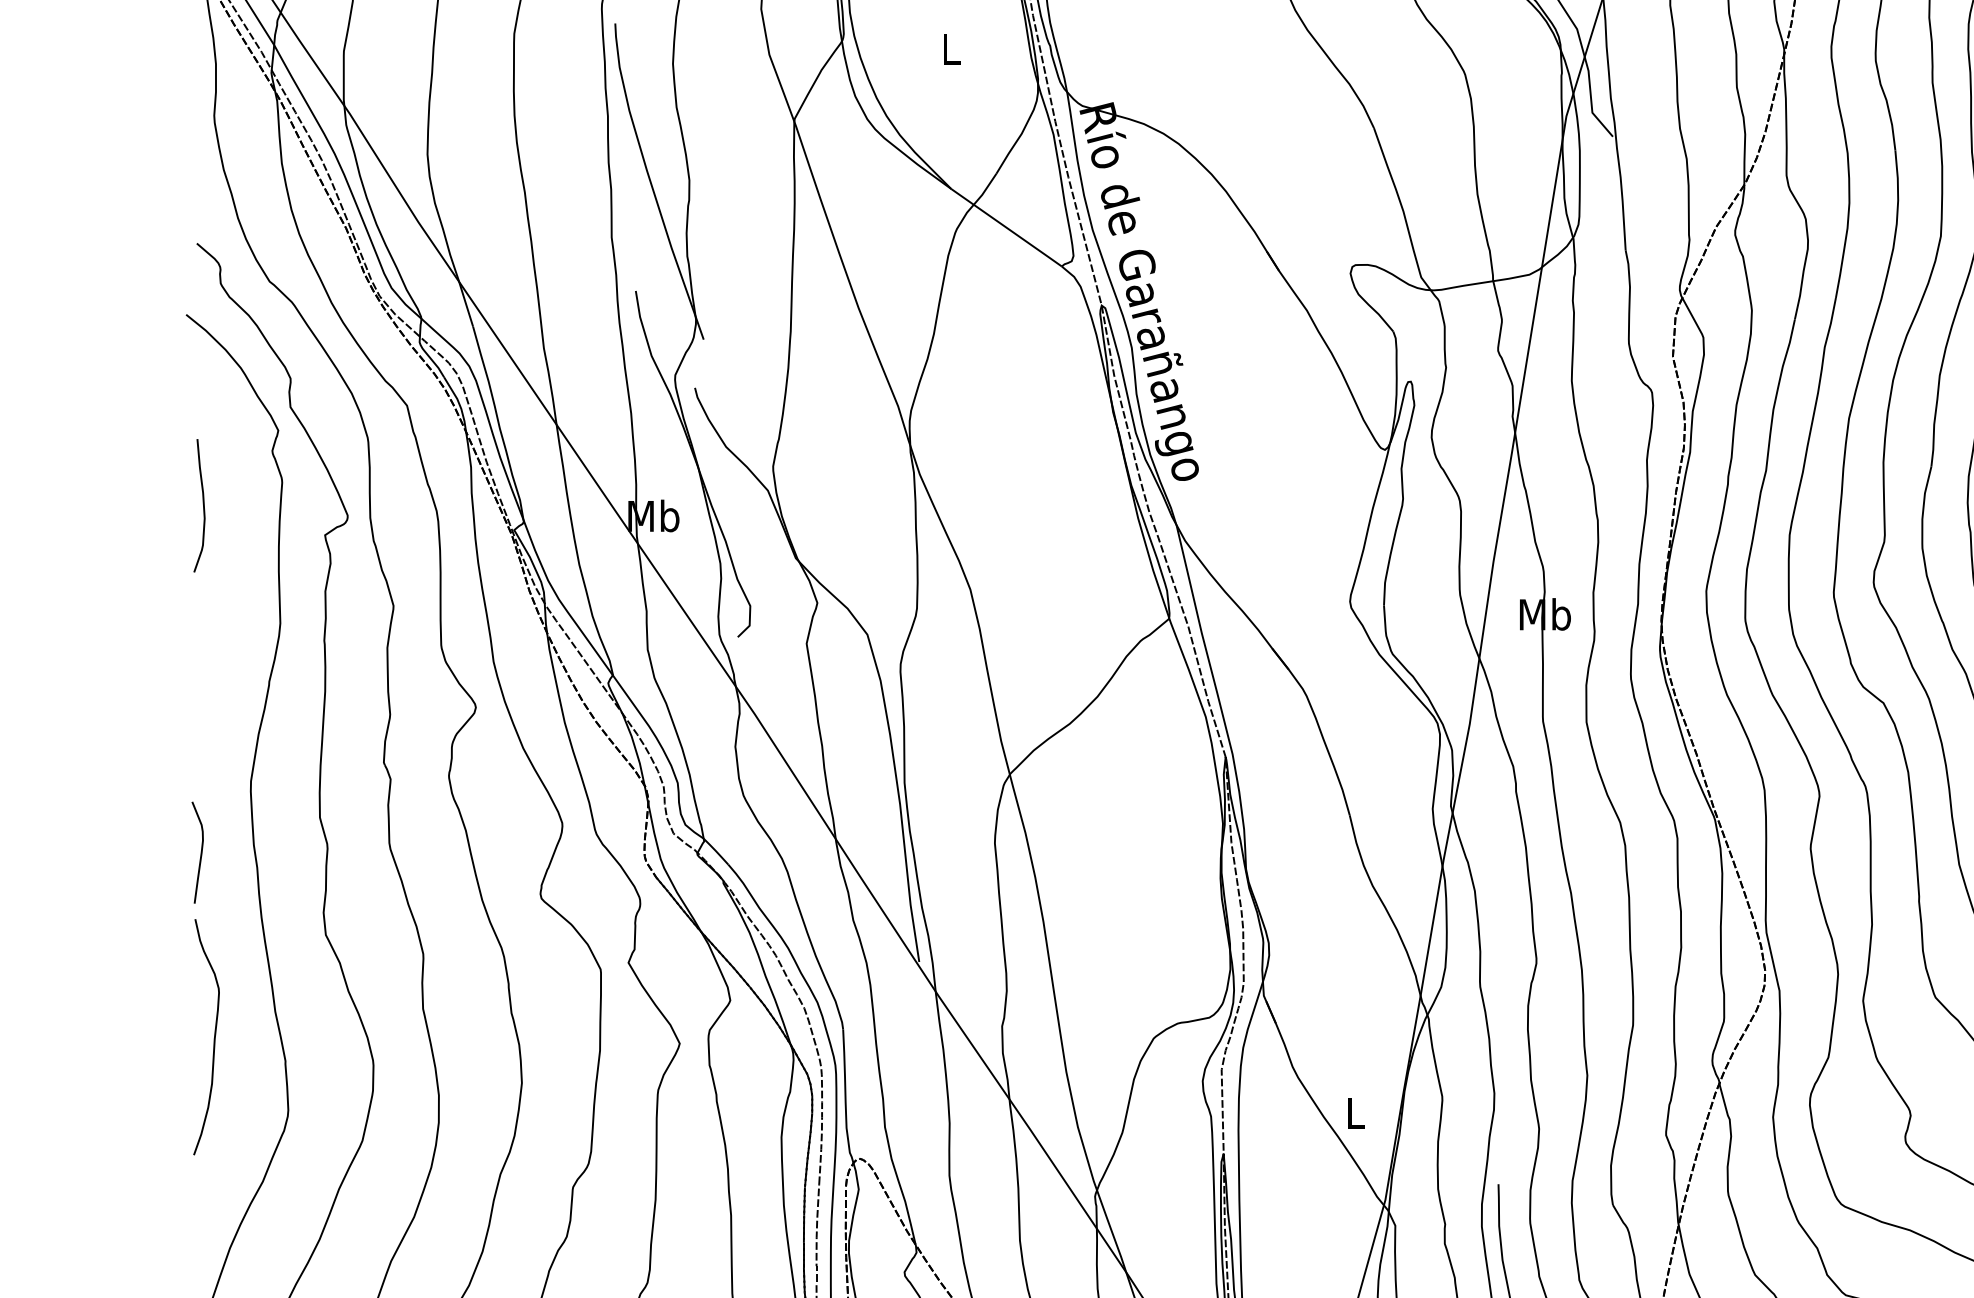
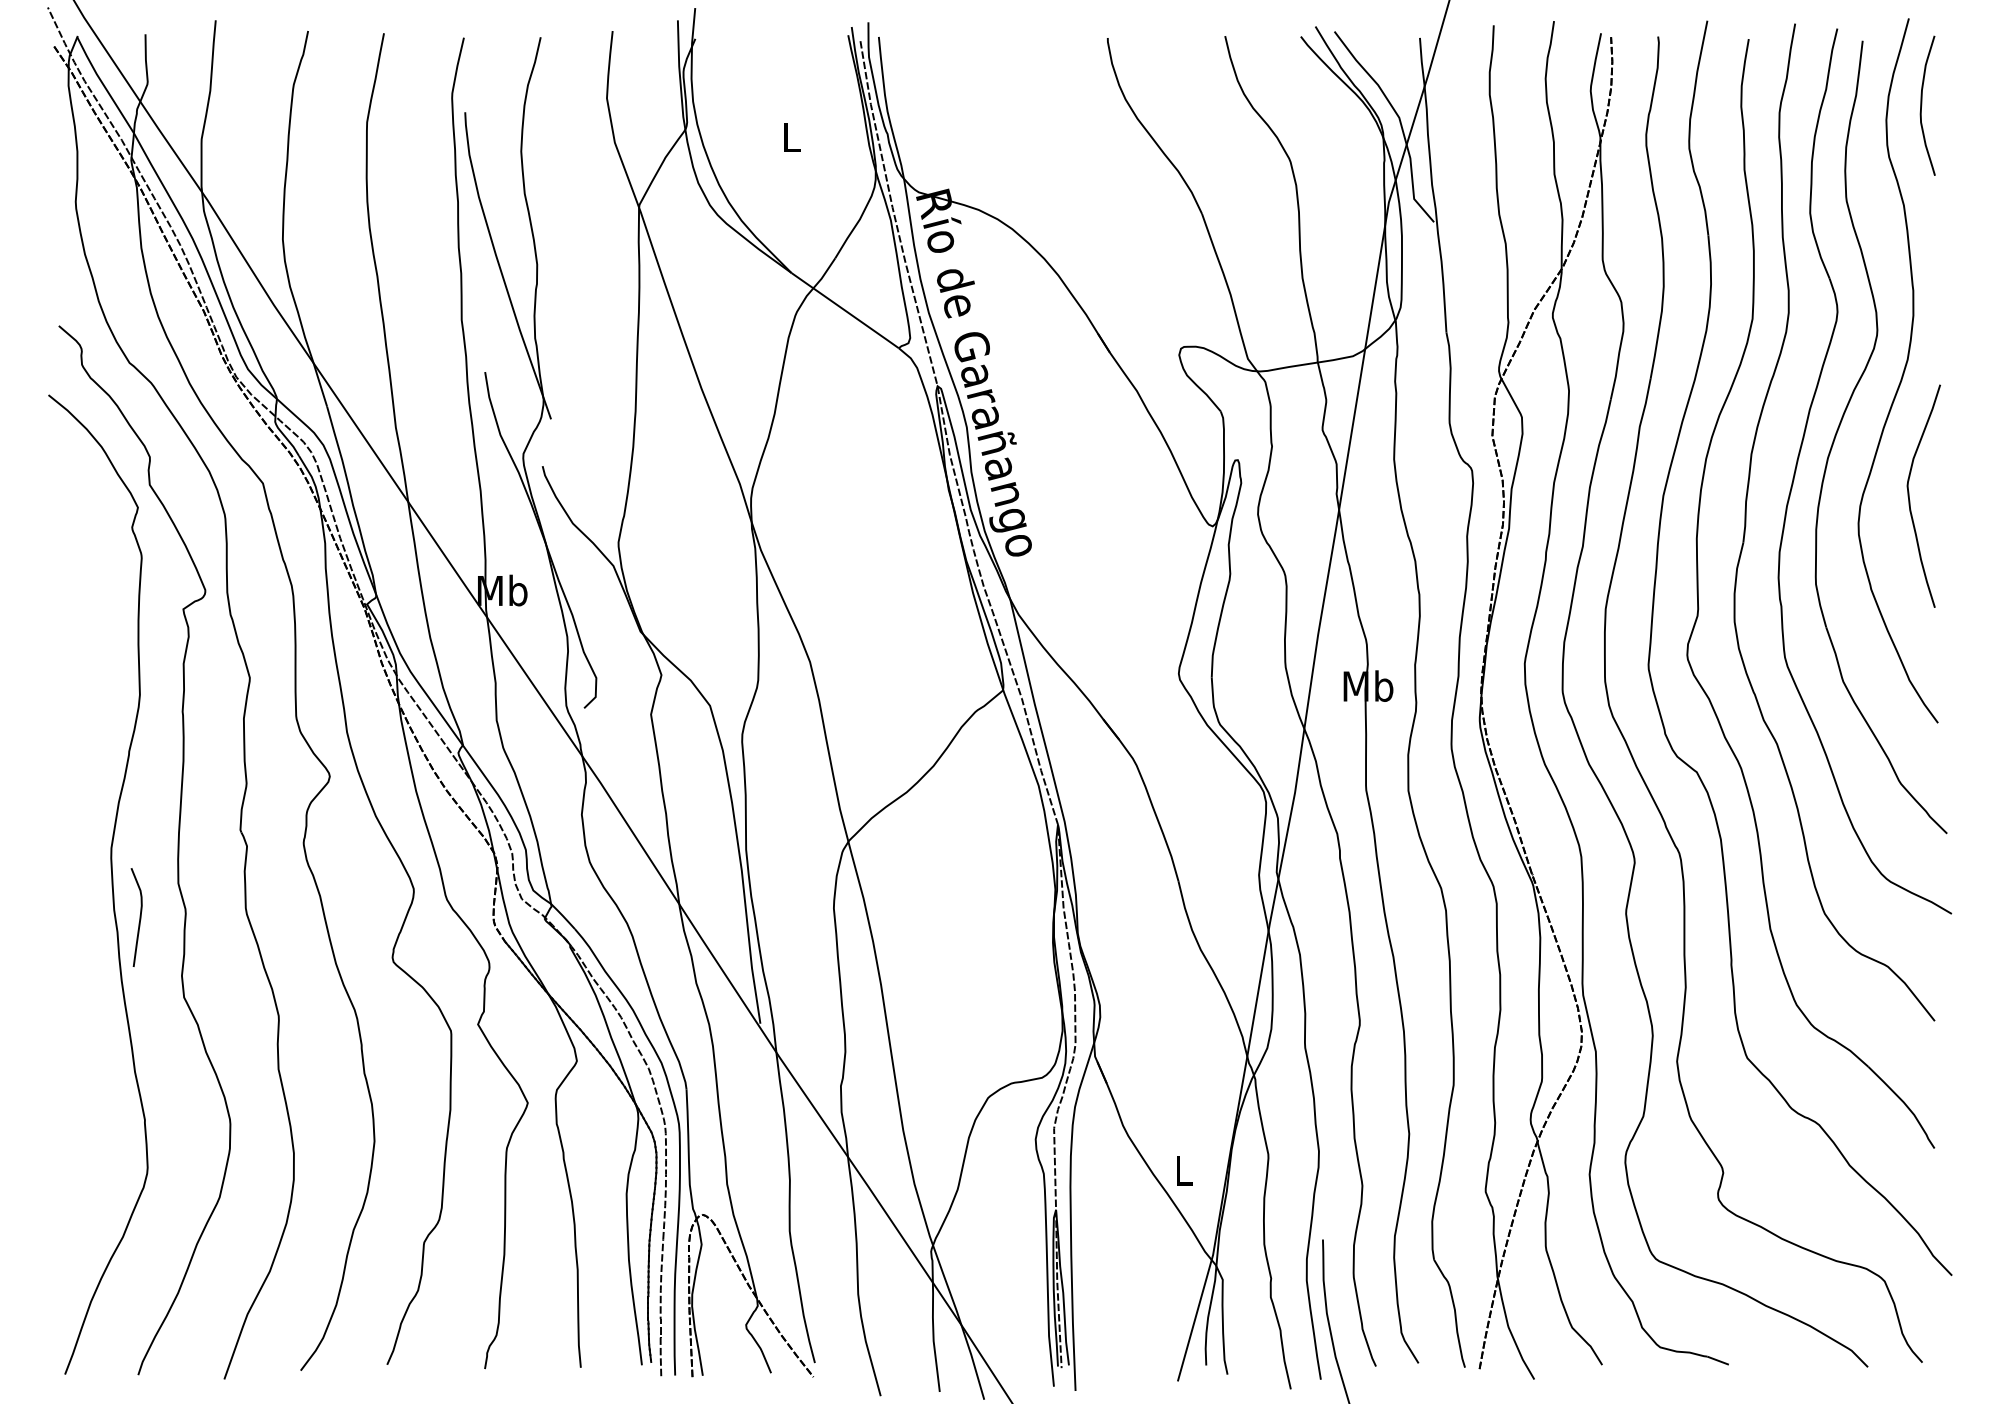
curve: (202, 505) -> (64, 580), removed
curve: (200, 852) -> (139, 917), moved
curve: (214, 1036) -> (75, 1096), removed

